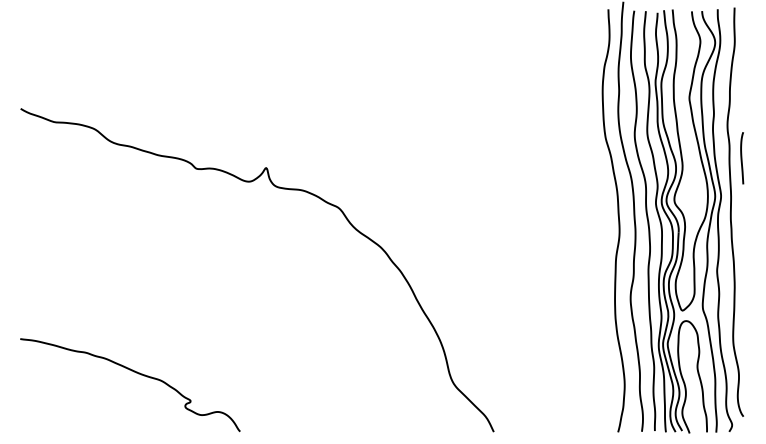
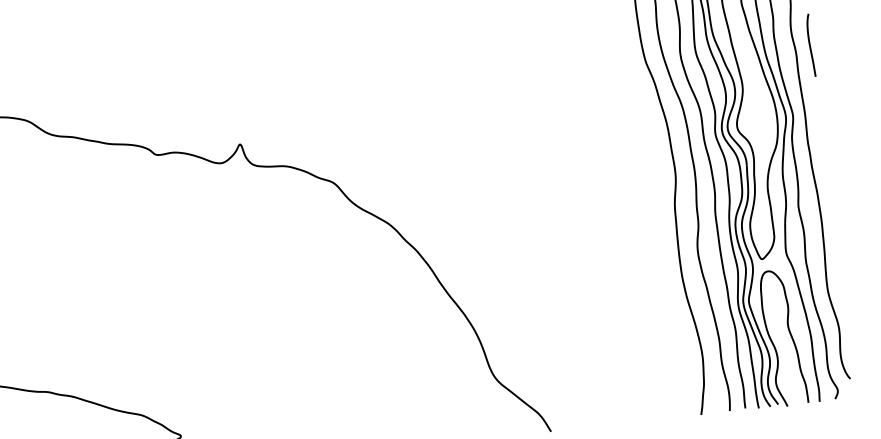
curve: (742, 158) -> (811, 45), moved

